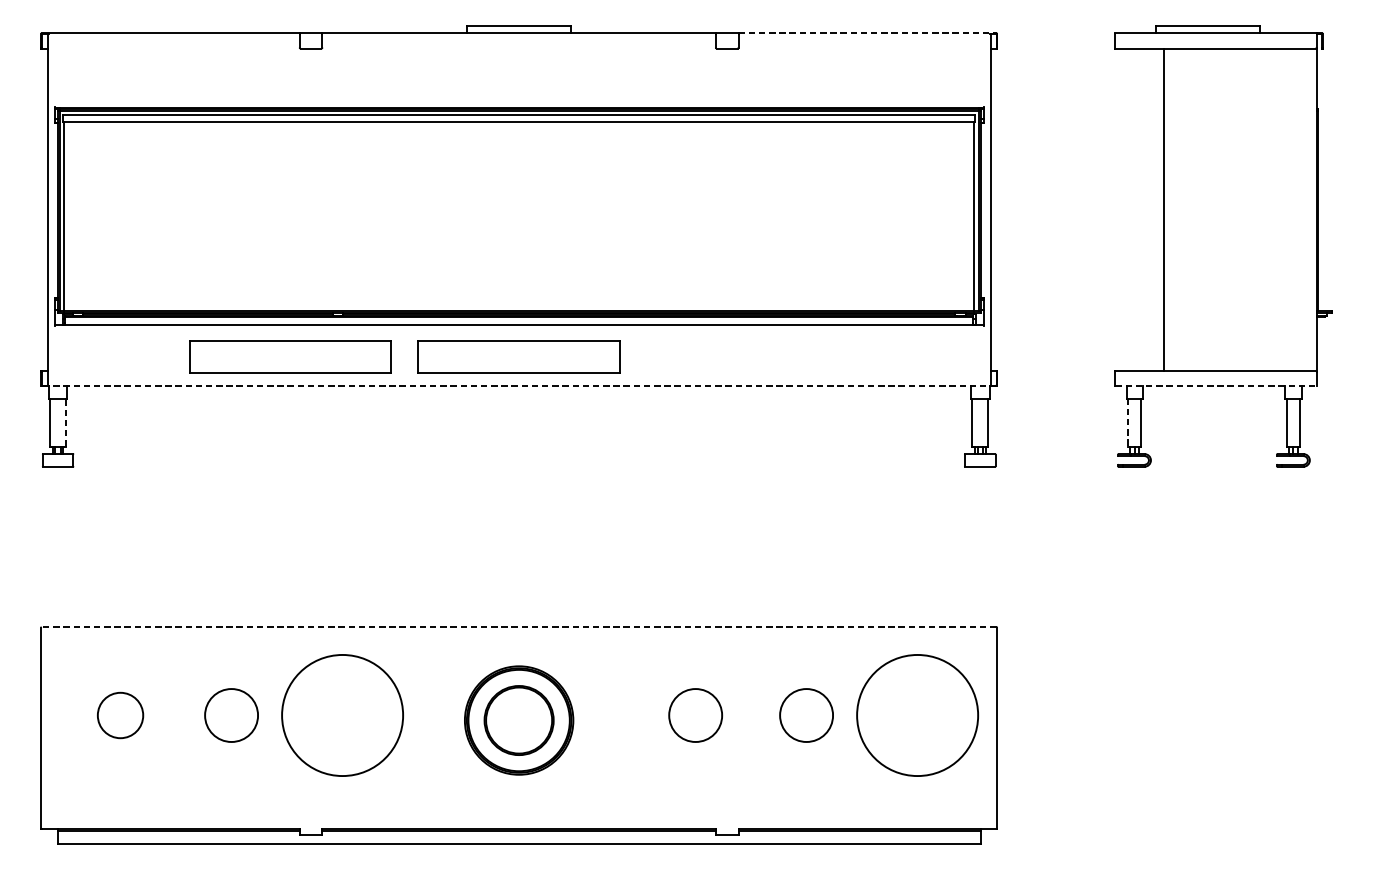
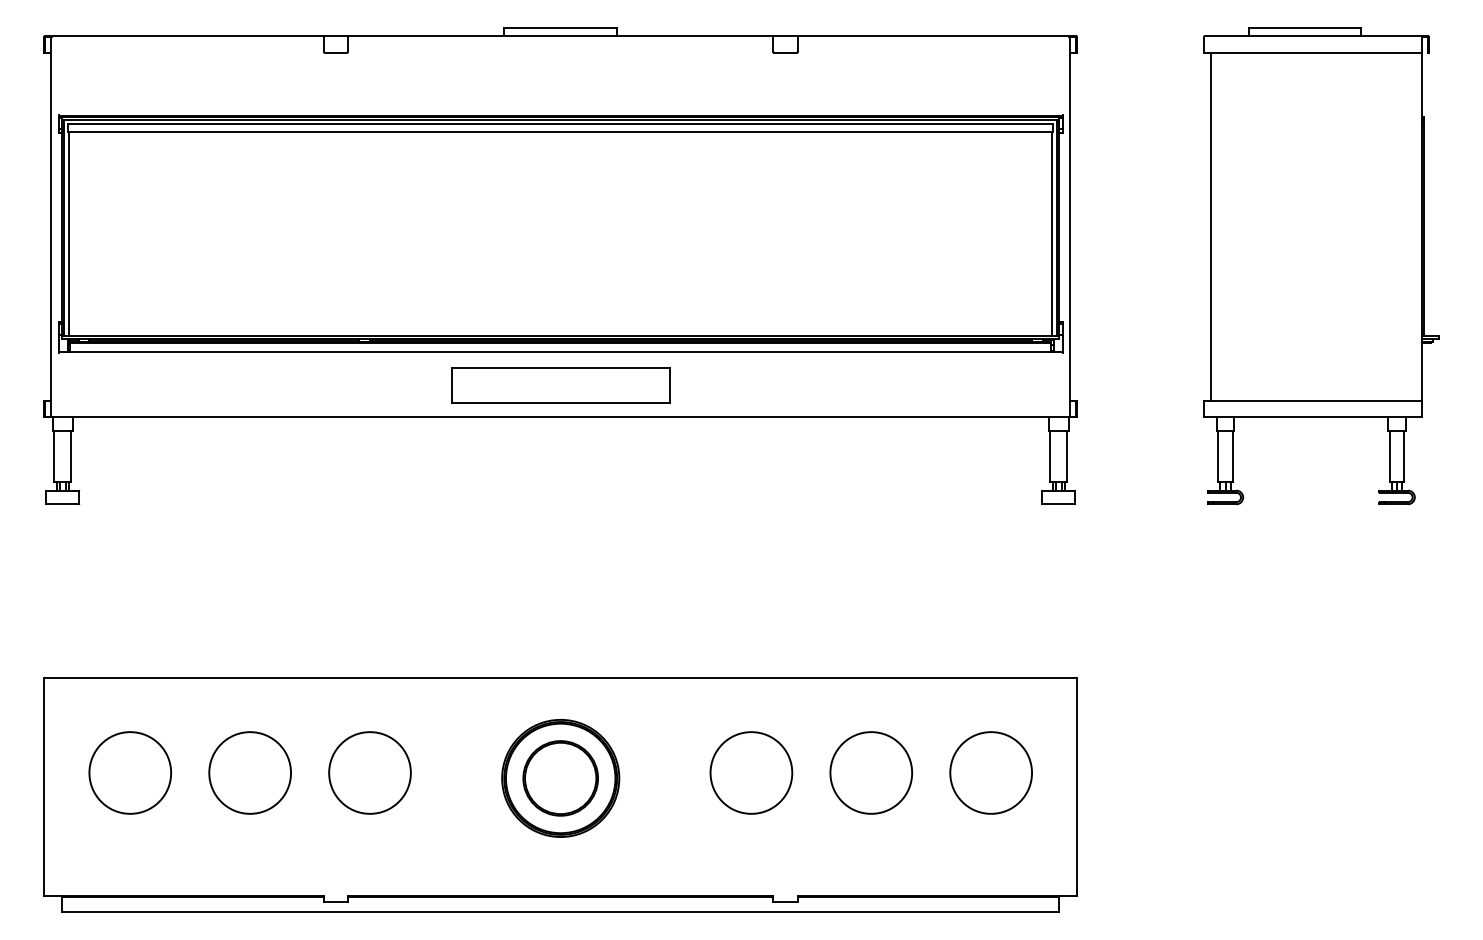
line: (867, 33) -> (937, 36), dashed -> solid
line: (1164, 209) -> (1211, 226), moved
part: (290, 356) -> (313, 385), removed
line: (518, 386) -> (560, 417), dashed -> solid
line: (1216, 386) -> (1313, 417), dashed -> solid
line: (66, 422) -> (71, 456), dashed -> solid
line: (1128, 422) -> (1218, 456), dashed -> solid
line: (518, 627) -> (560, 677), dashed -> solid
circle: (119, 715) -> (129, 772), size x1.67
circle: (231, 715) -> (249, 772), size x1.43
circle: (342, 715) -> (369, 772), size x0.62
circle: (695, 715) -> (751, 772), size x1.43
circle: (805, 715) -> (870, 772), size x1.43
circle: (917, 715) -> (991, 772), size x0.62

